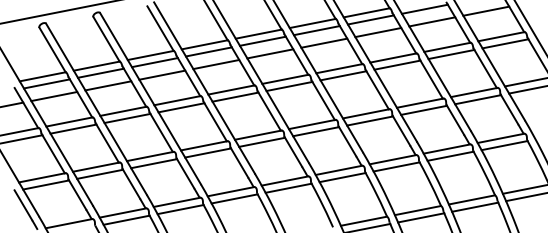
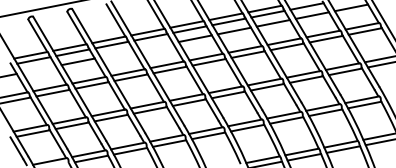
line: (216, 64) -> (156, 46), removed
line: (162, 74) -> (117, 53), removed
line: (54, 96) -> (39, 69), removed

